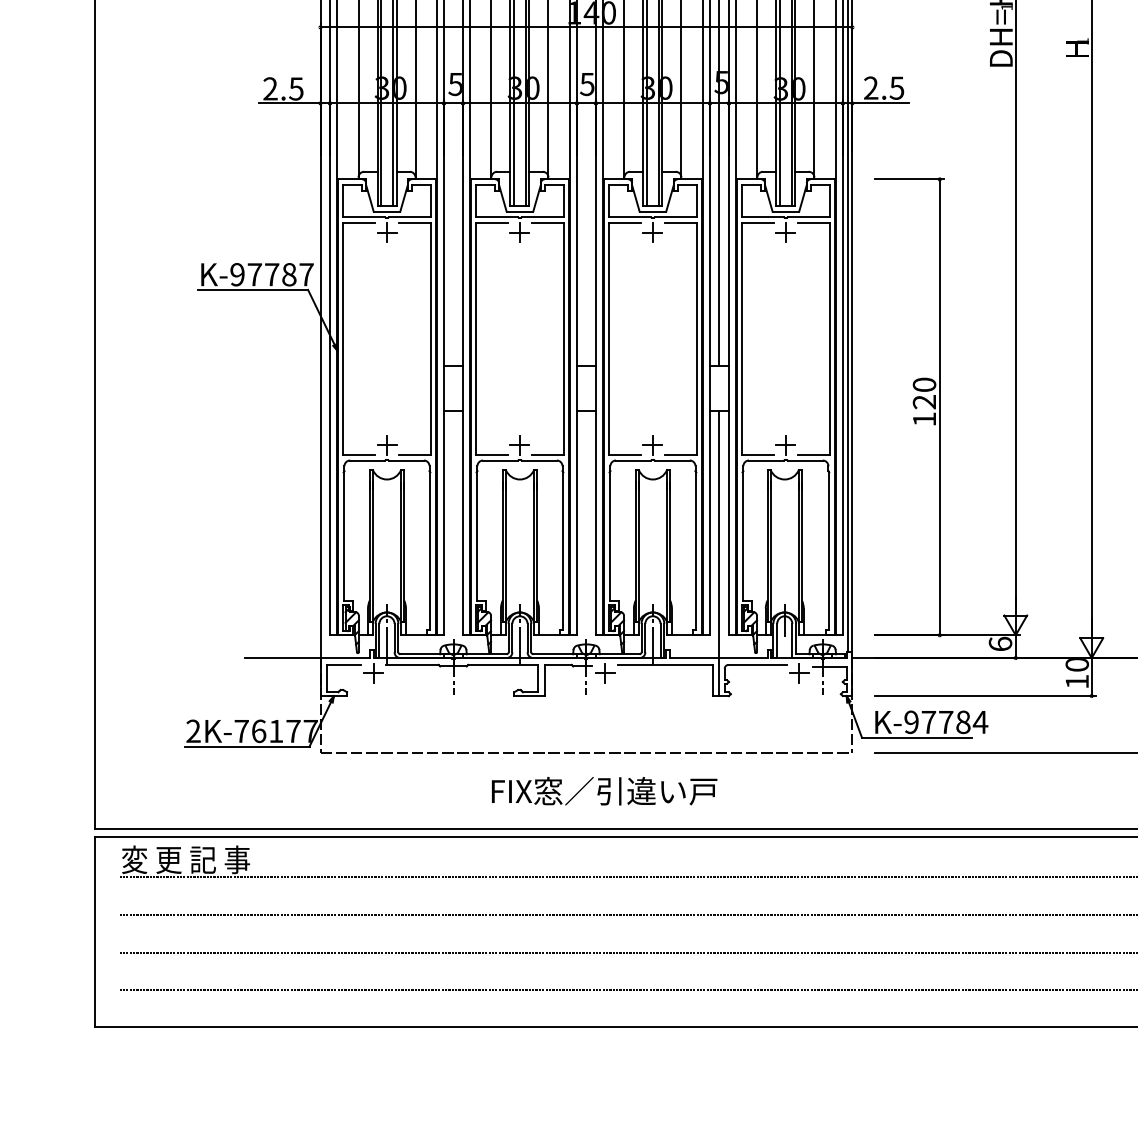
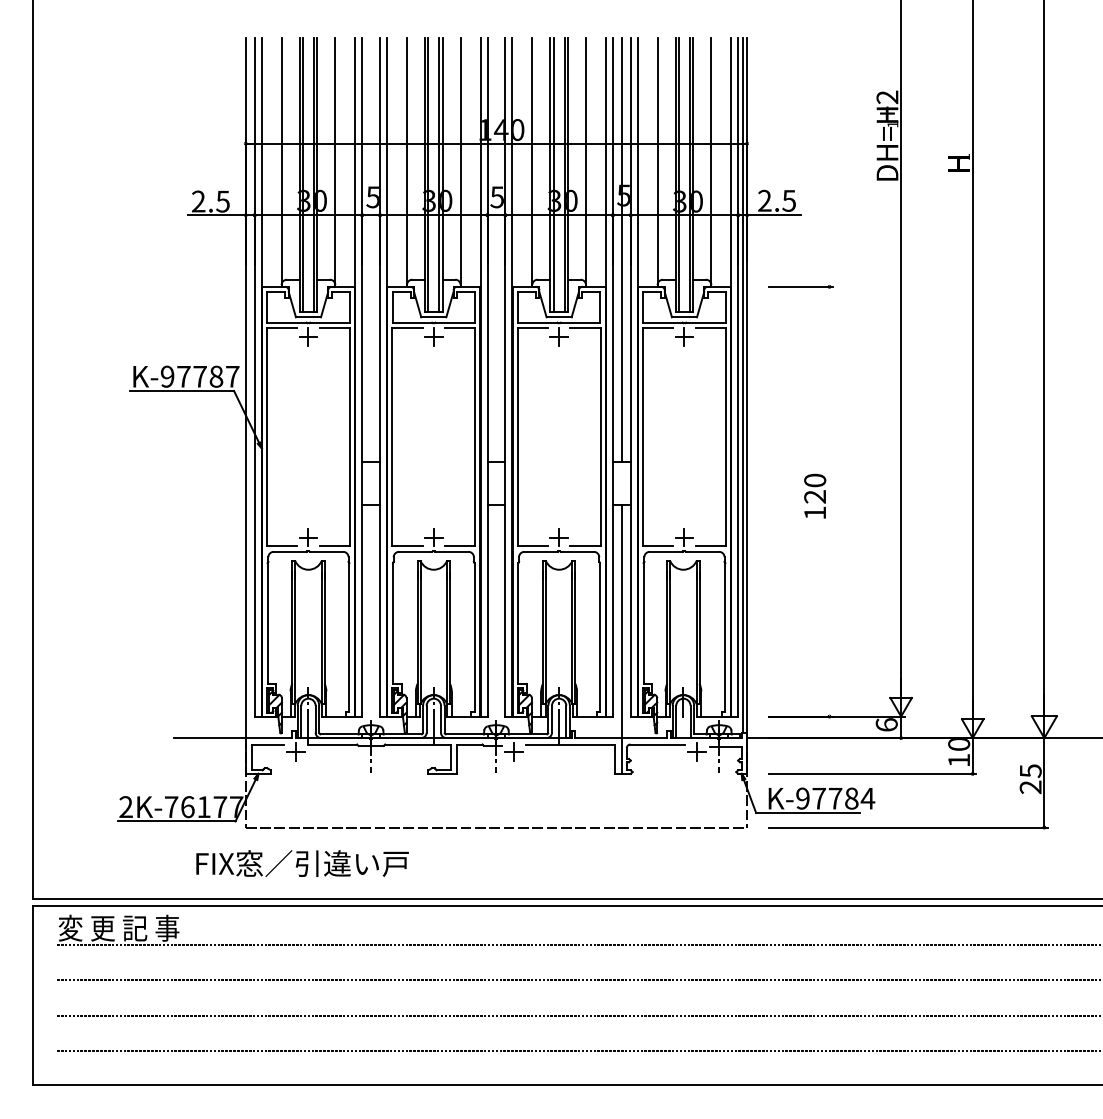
line: (939, 407) -> (829, 501), removed
text: (604, 791) -> (302, 863), moved

